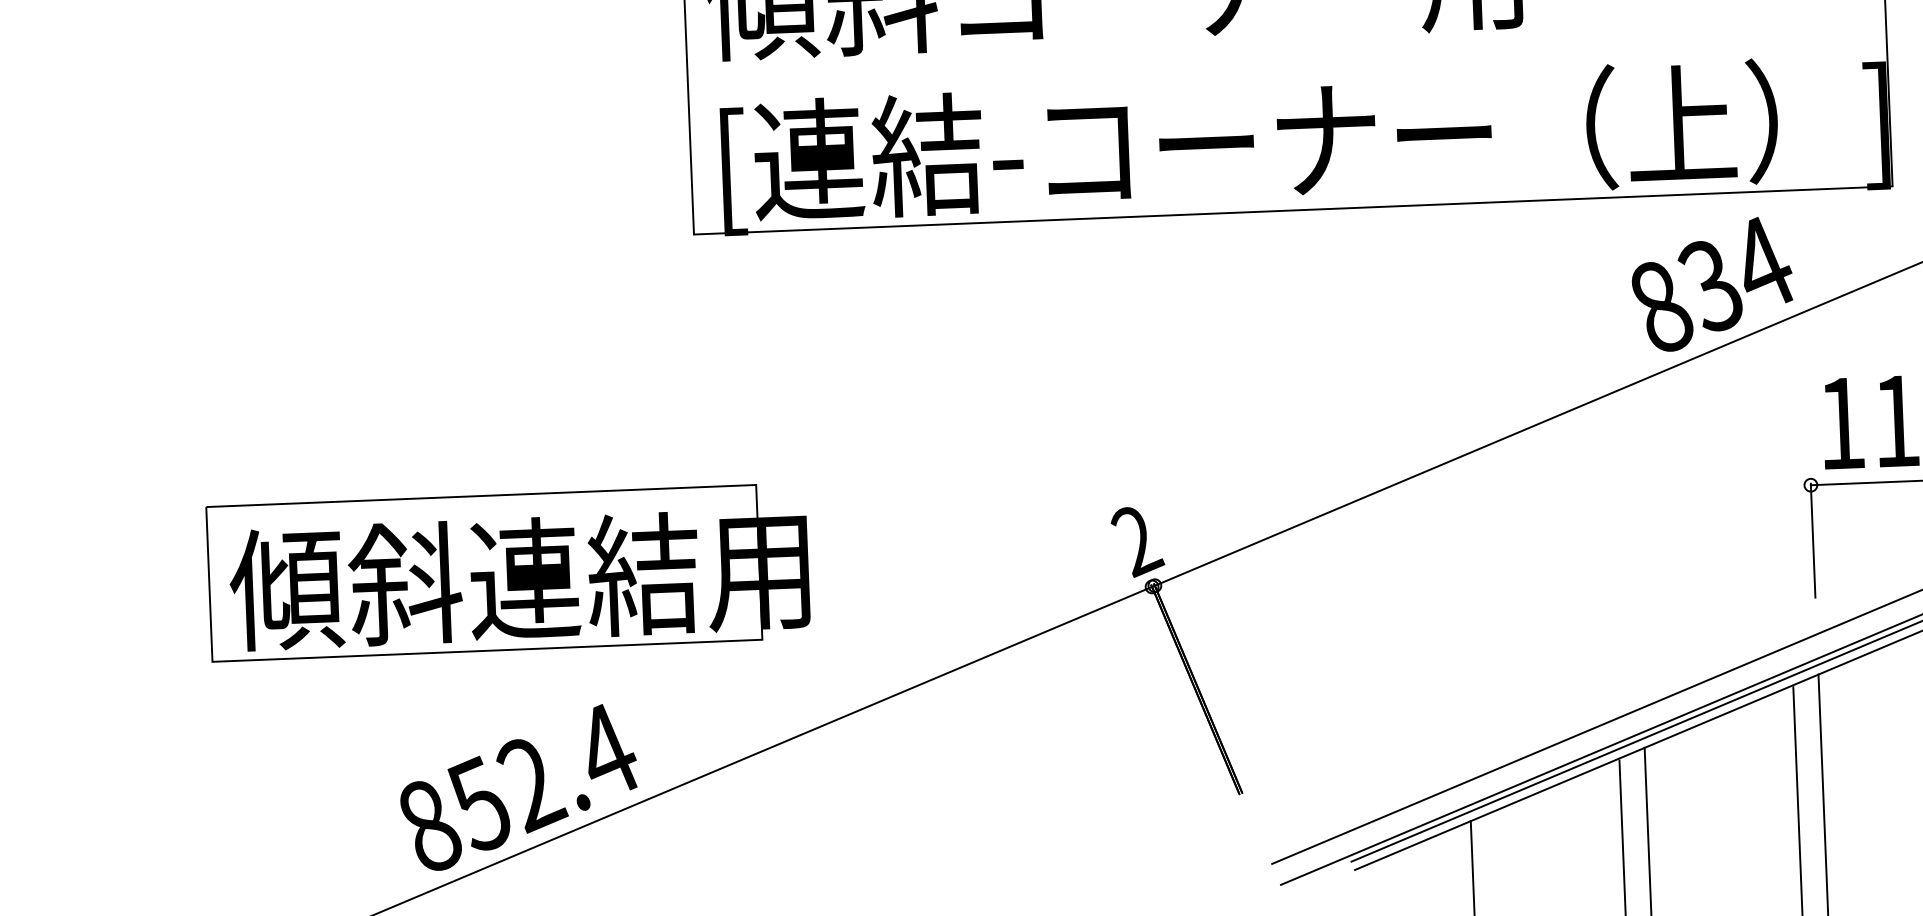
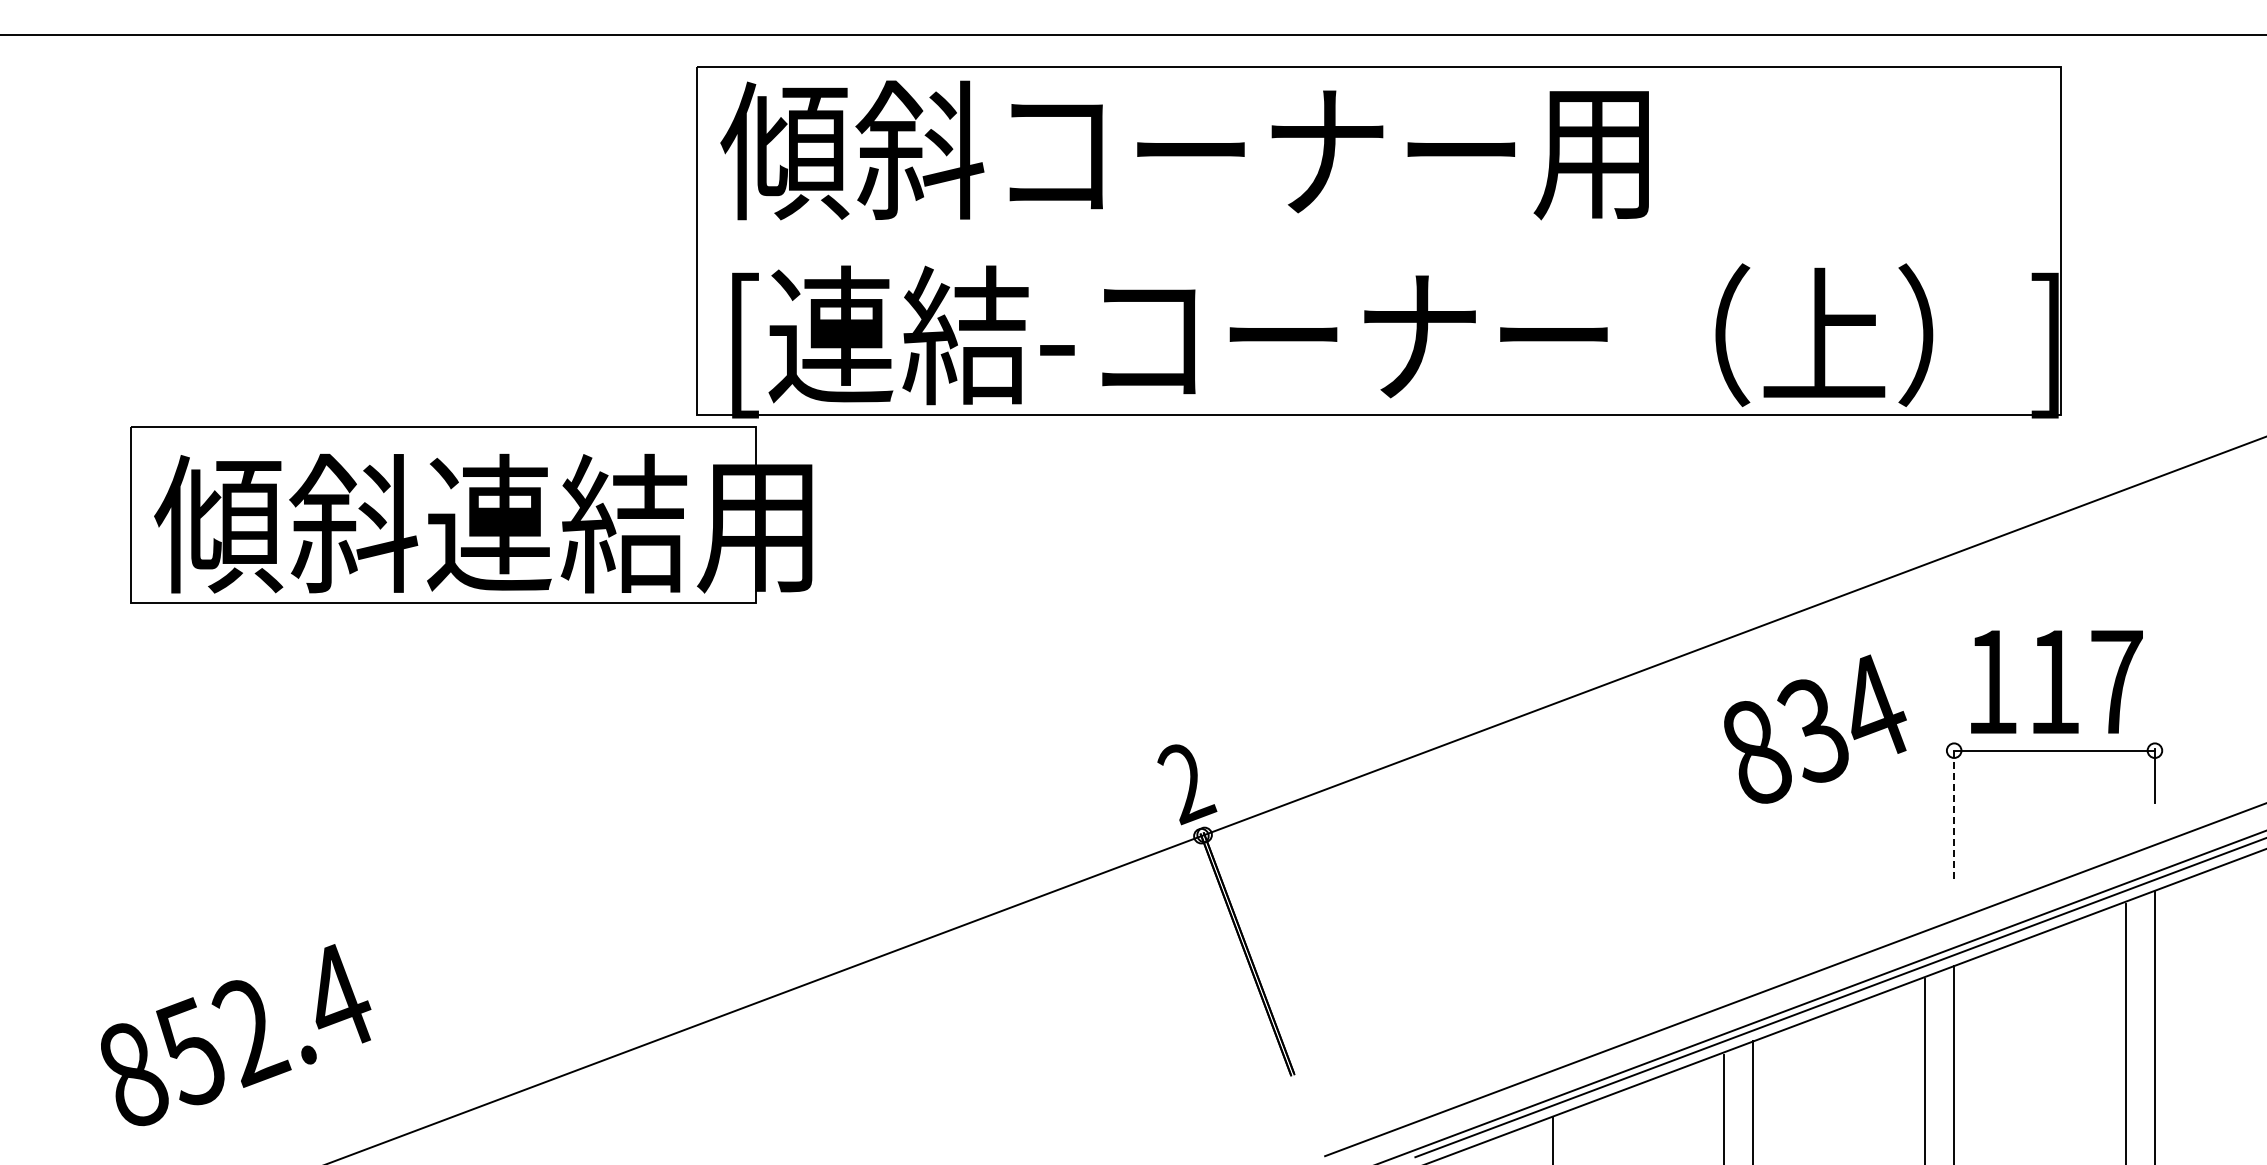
text: (1712, 283) -> (1815, 728), moved
line: (1813, 540) -> (1954, 813), solid -> dashed
part: (508, 571) -> (471, 514), moved
text: (519, 787) -> (236, 1035), moved

